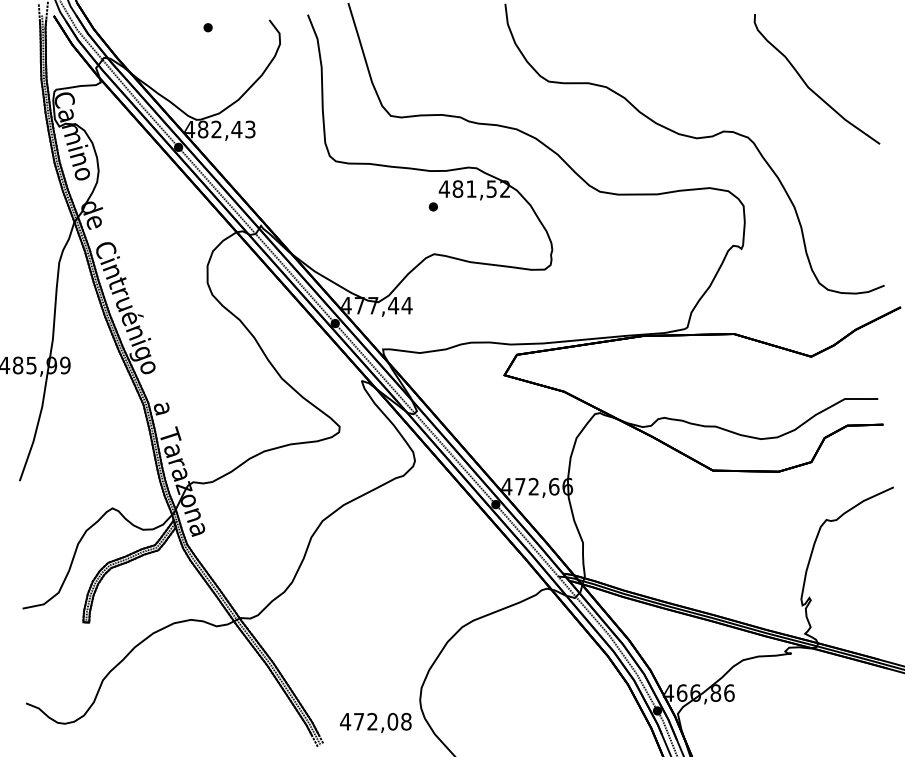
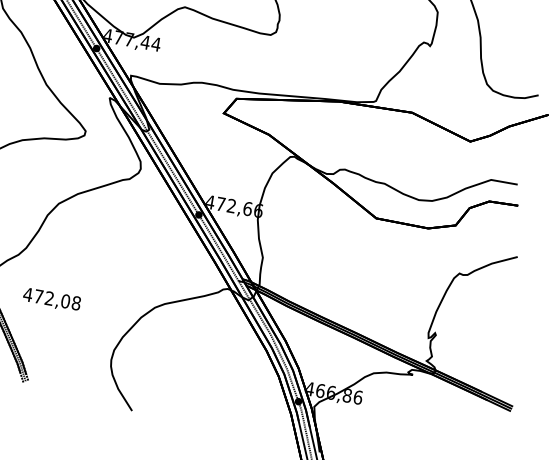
text: (375, 722) -> (51, 299), moved

